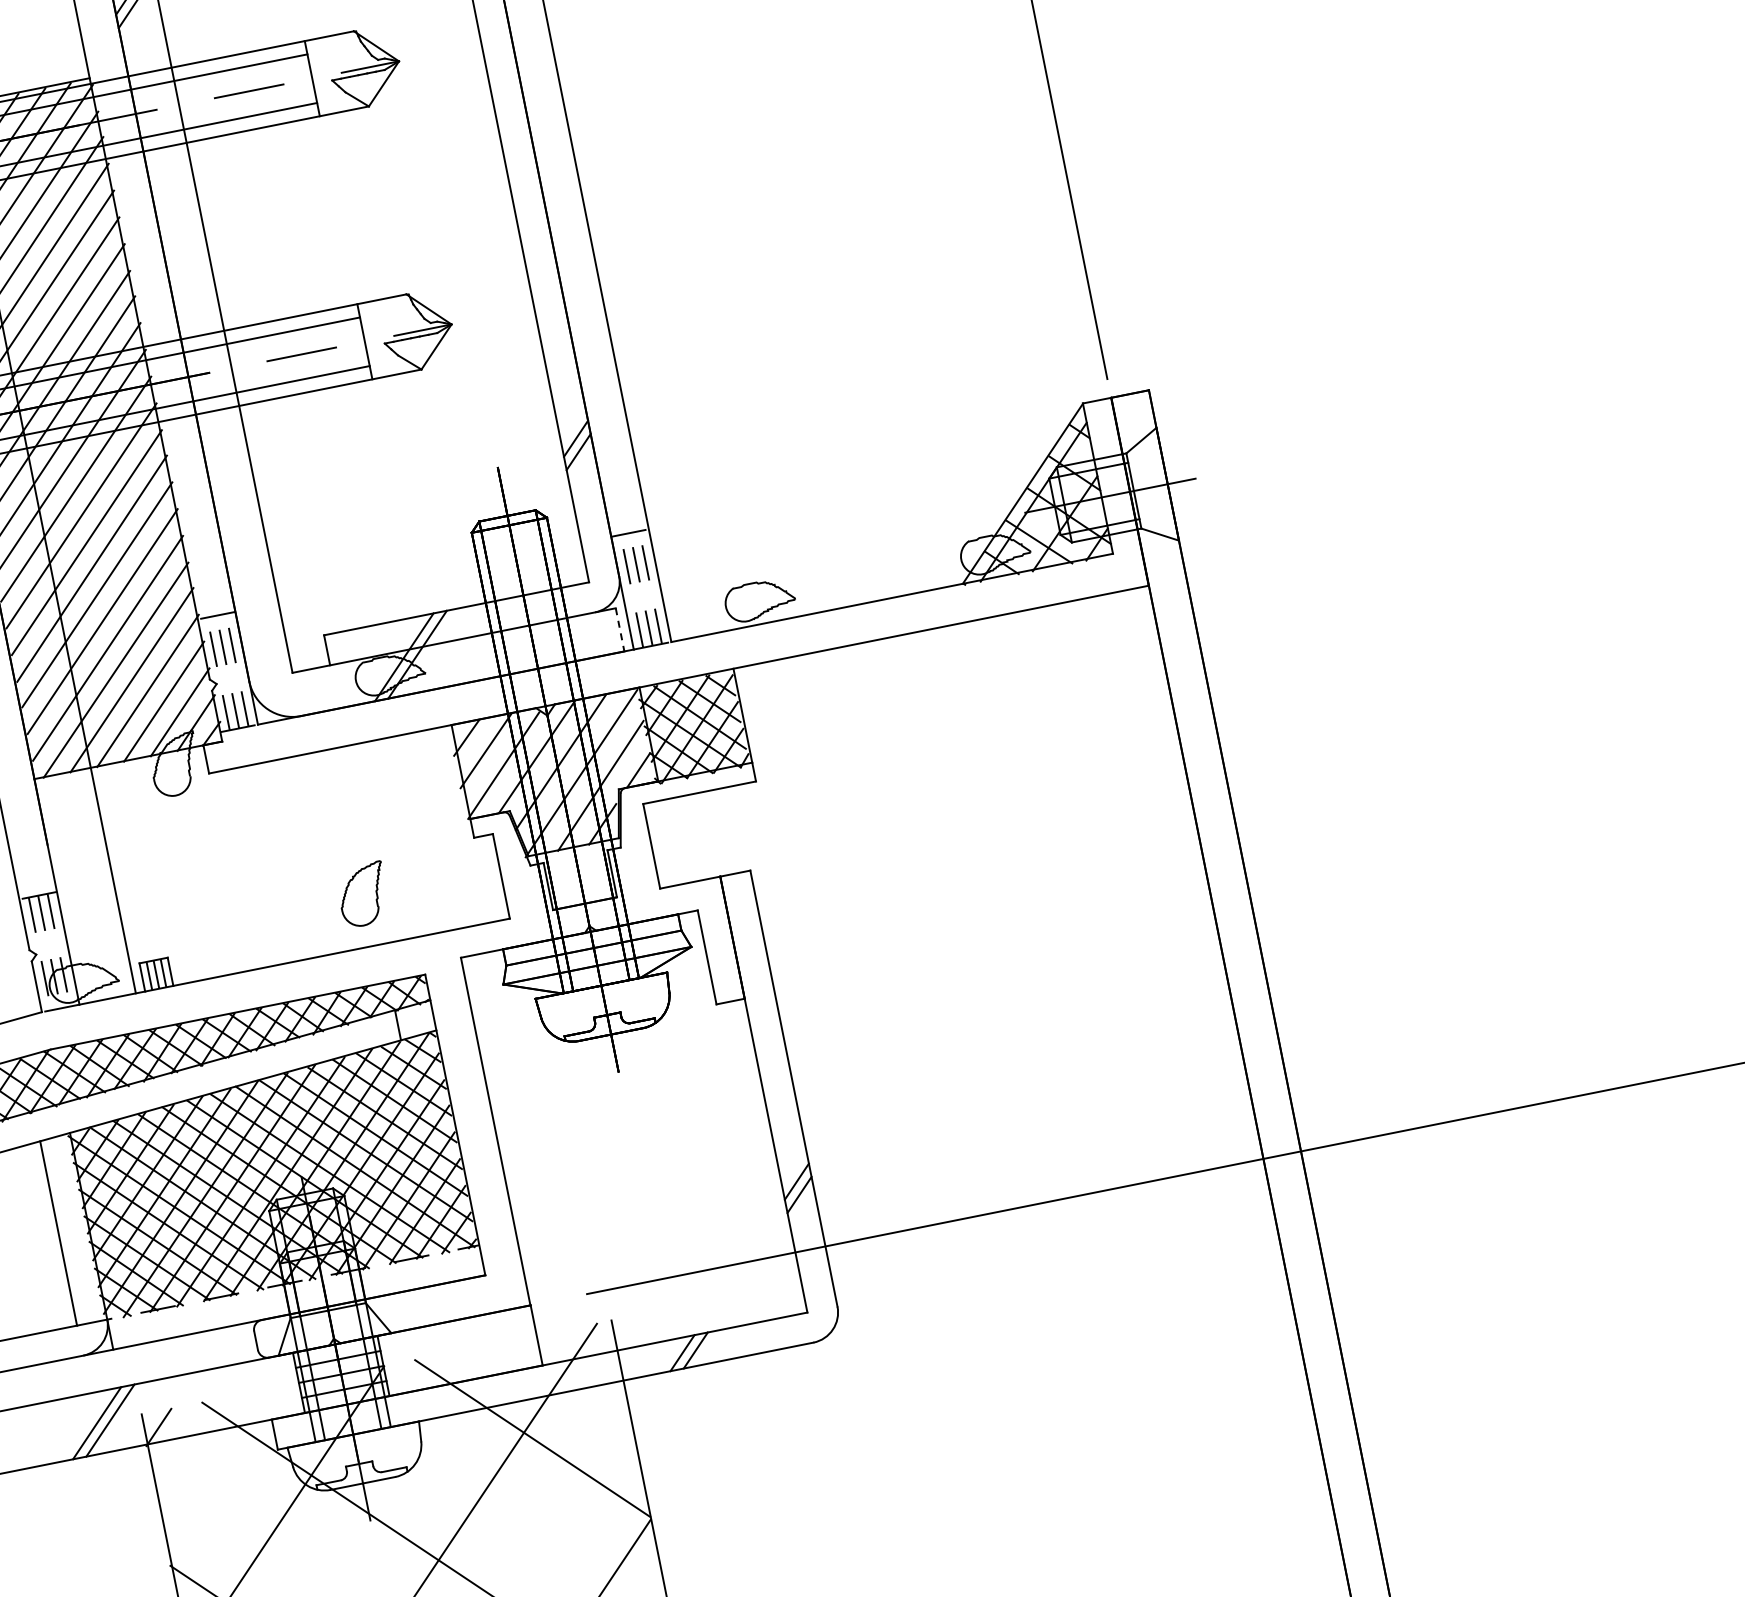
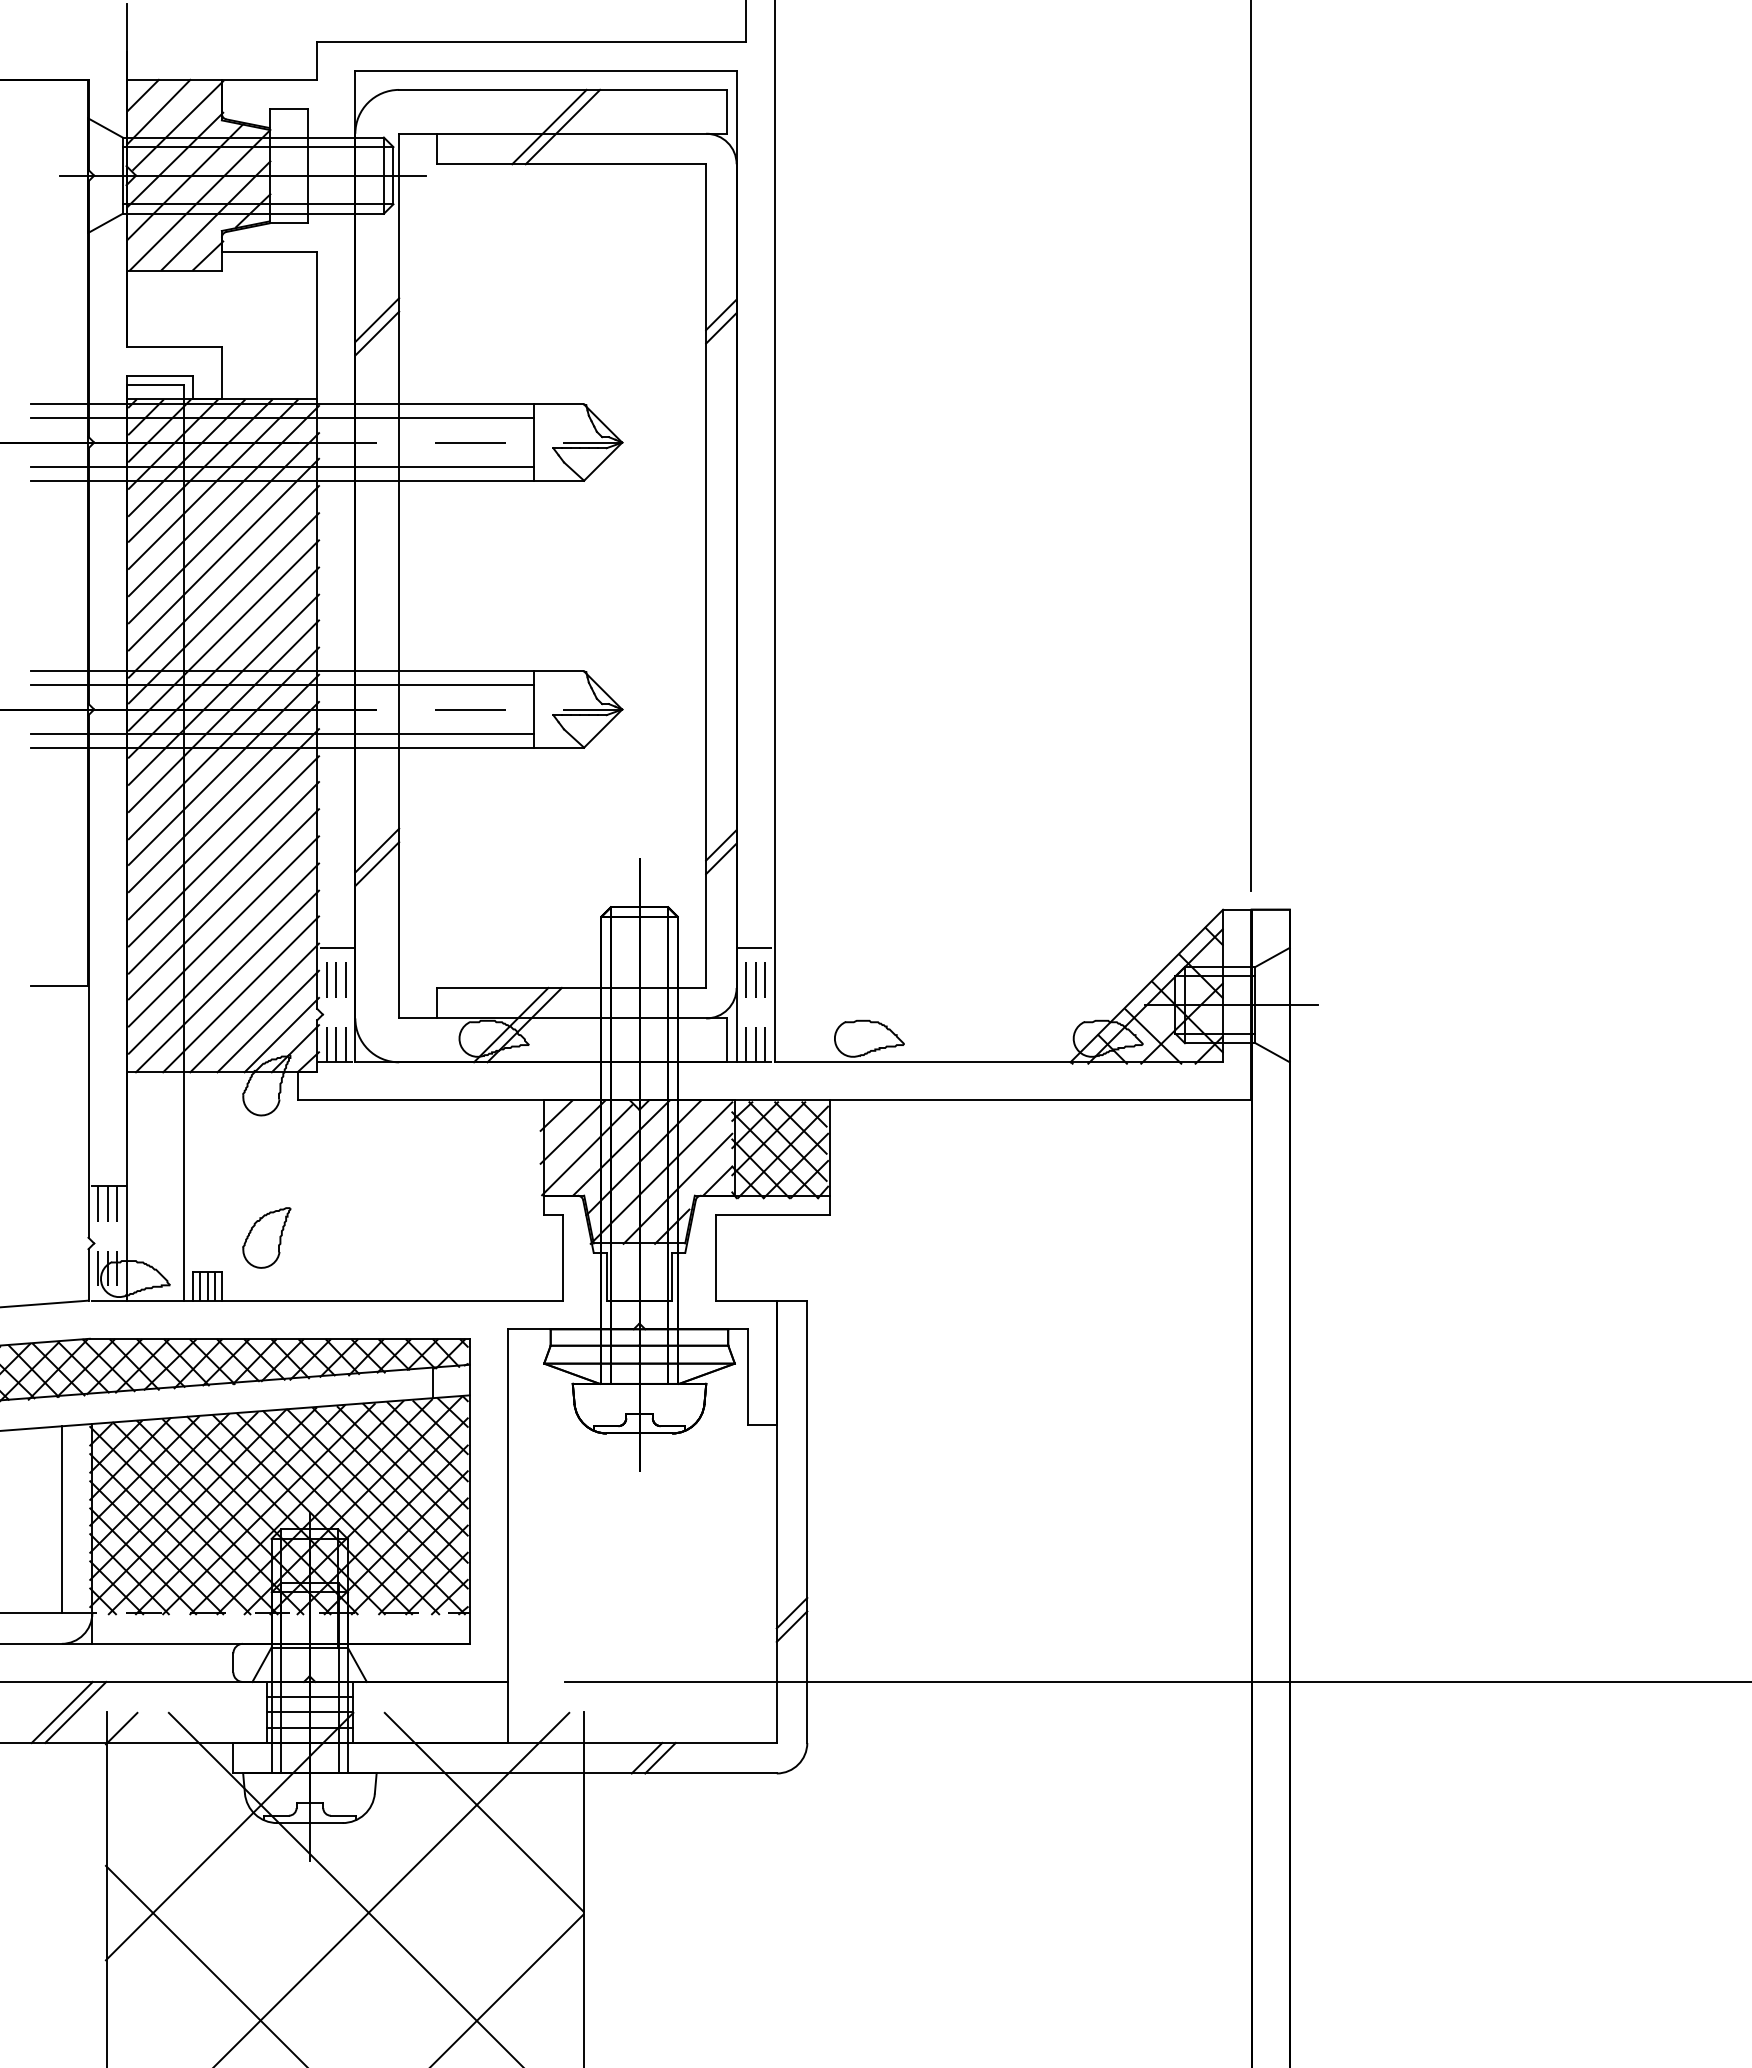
line: (238, 511) -> (377, 850), added
line: (240, 525) -> (377, 864), added
line: (620, 629) -> (727, 1040), dashed -> solid
part: (362, 894) -> (266, 1237), moved

